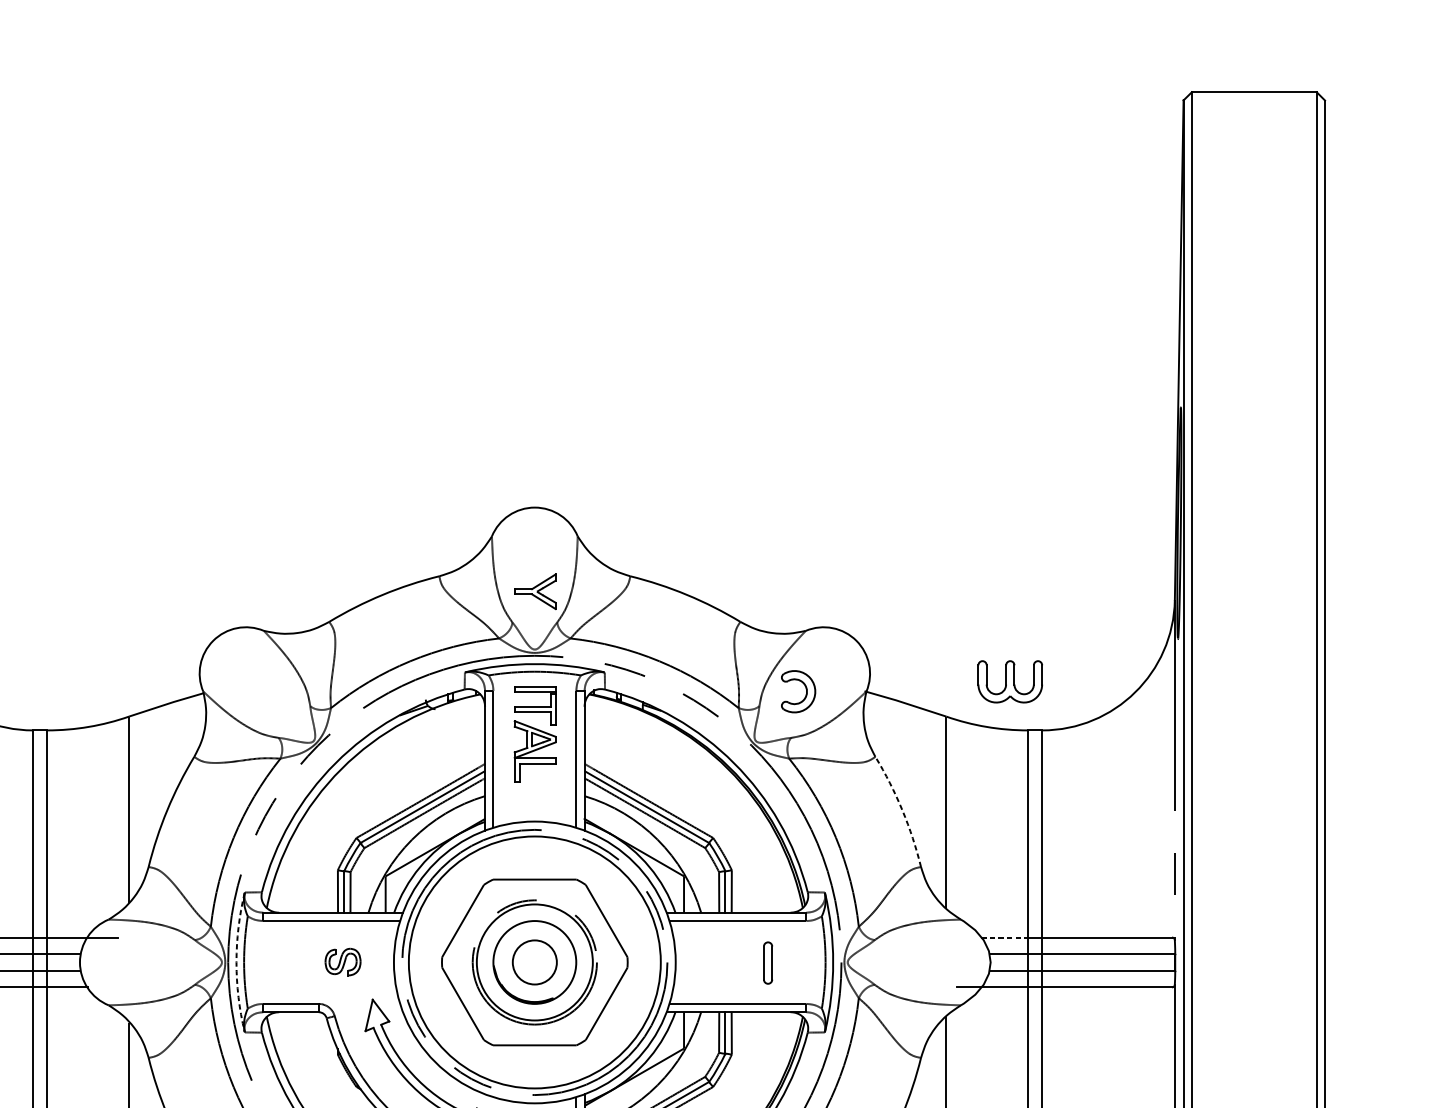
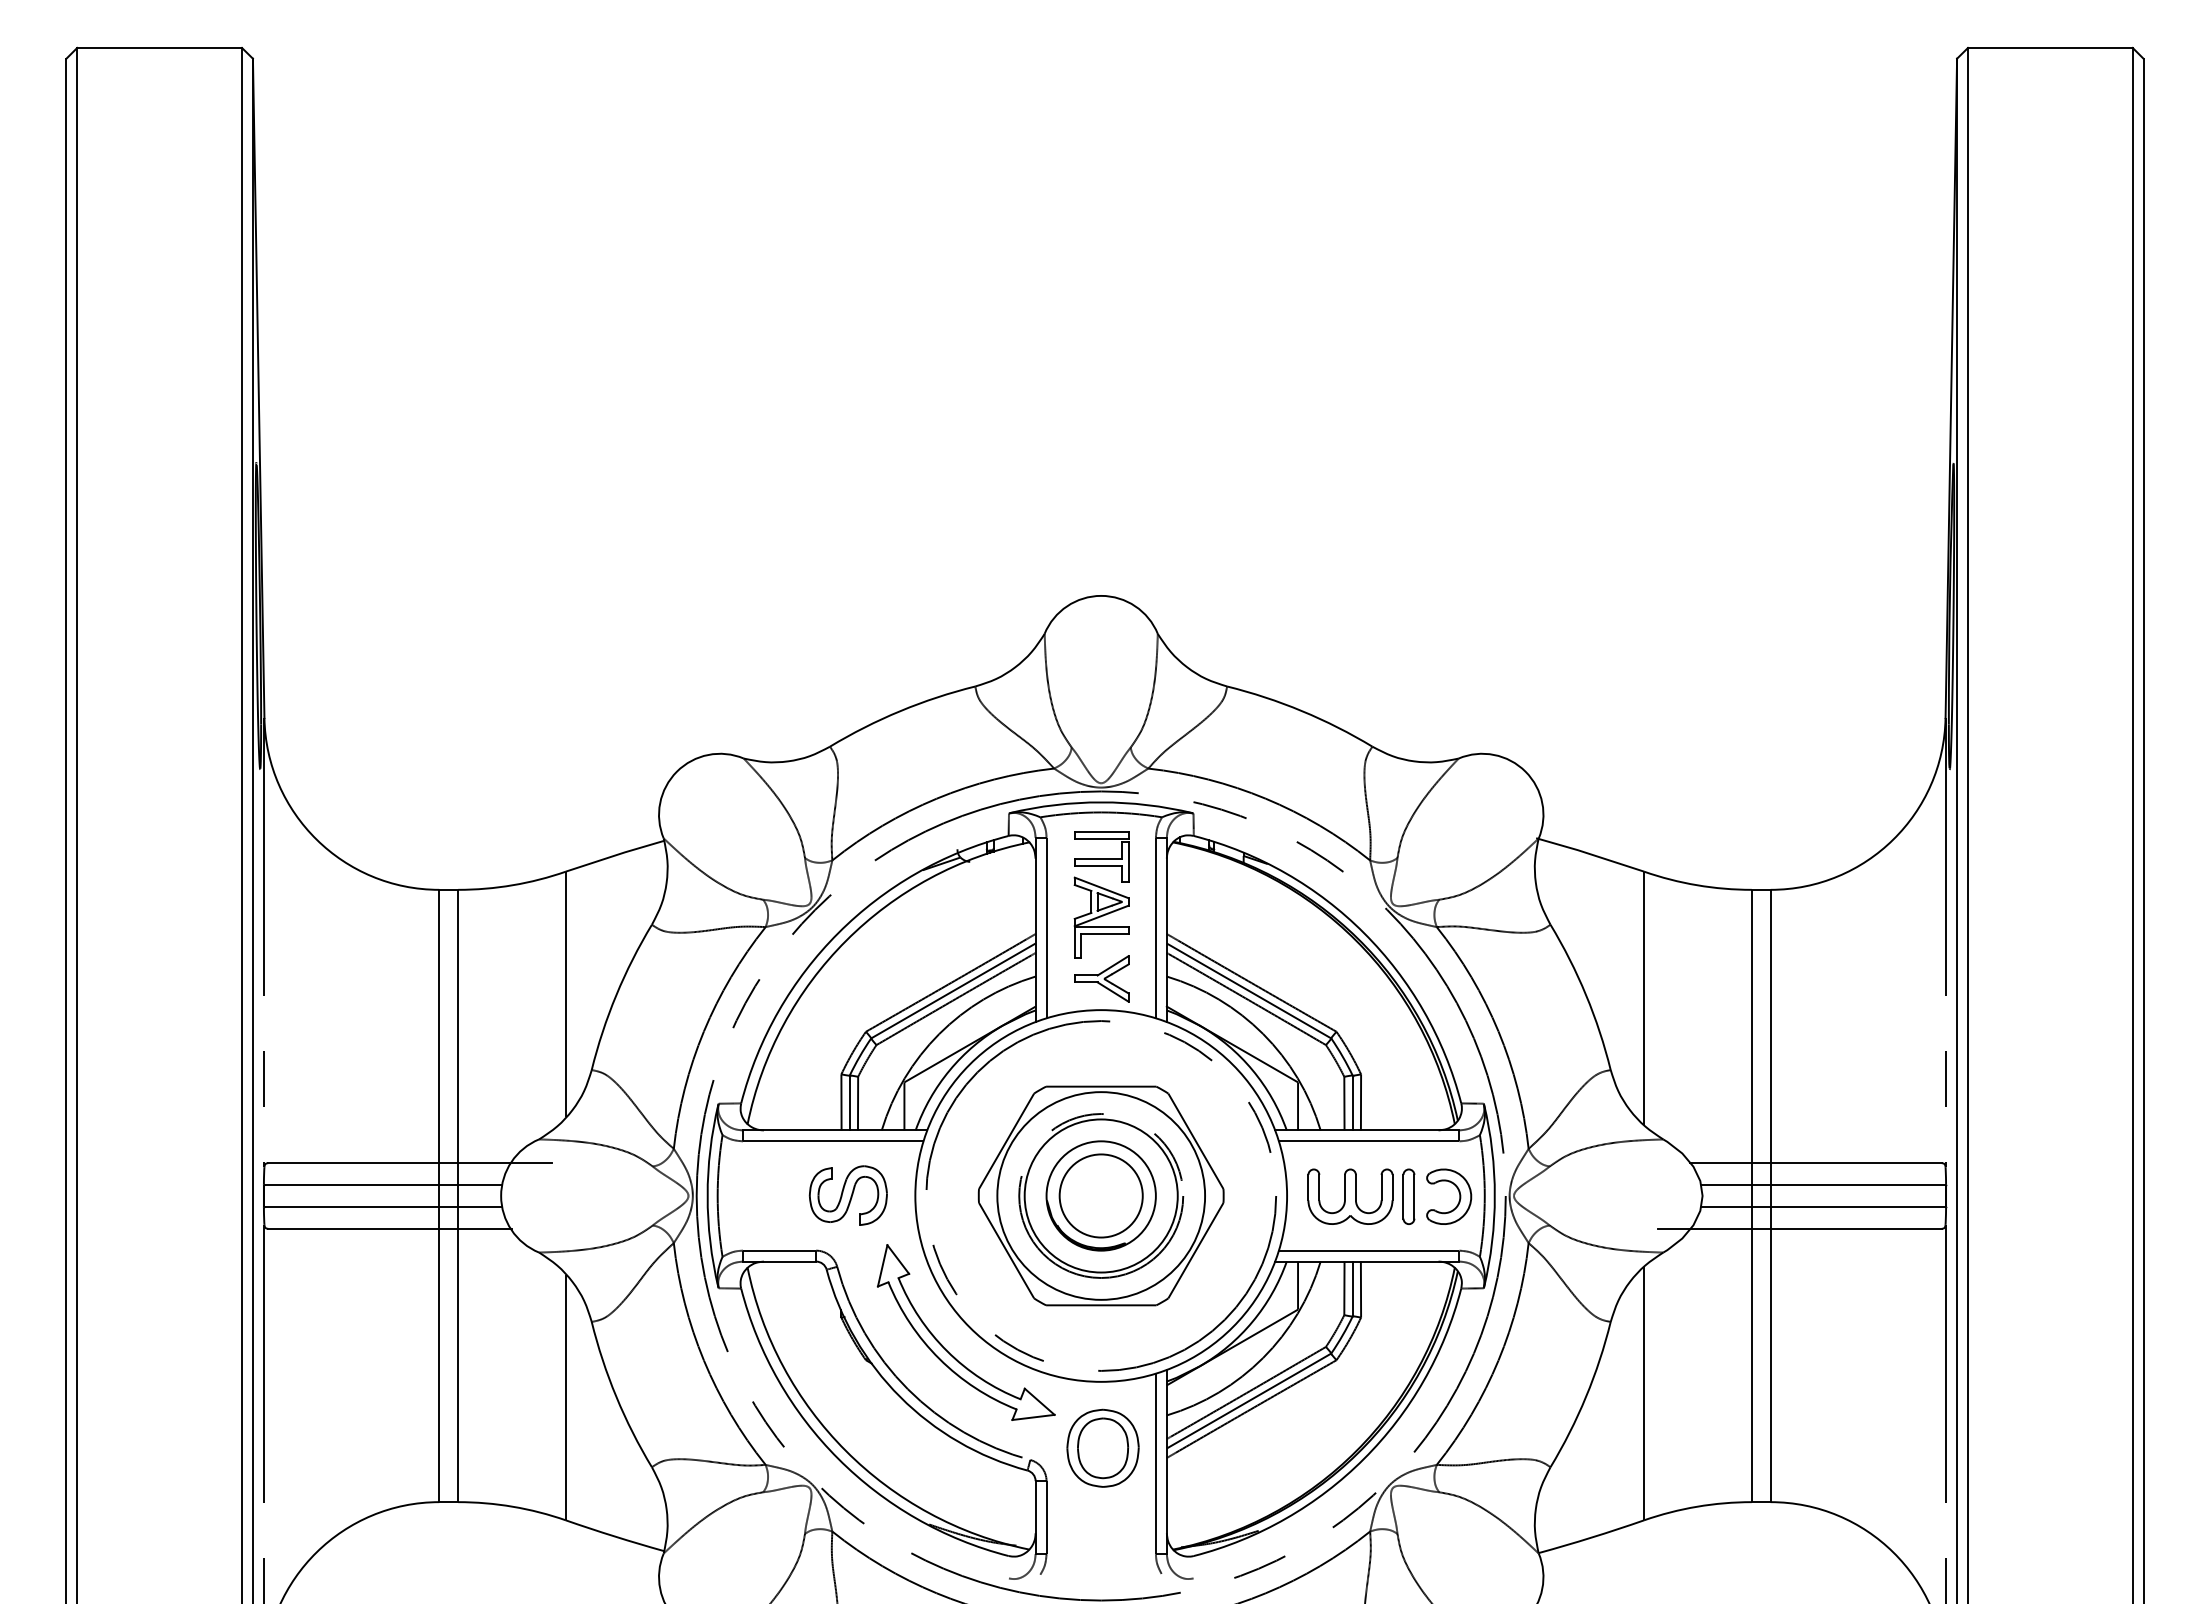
part: (535, 591) -> (1101, 978), moved
part: (1010, 681) -> (1350, 1196), moved
part: (805, 688) -> (1458, 1192), moved
arc: (902, 810) -> (1586, 995), dashed -> solid
line: (1004, 937) -> (1720, 1163), dashed -> solid
arc: (236, 962) -> (707, 1195), dashed -> solid
part: (342, 962) -> (847, 1195), size x1.67
circle: (534, 962) -> (1100, 1195), size x1.43
circle: (535, 962) -> (1101, 1195), size x0.62

